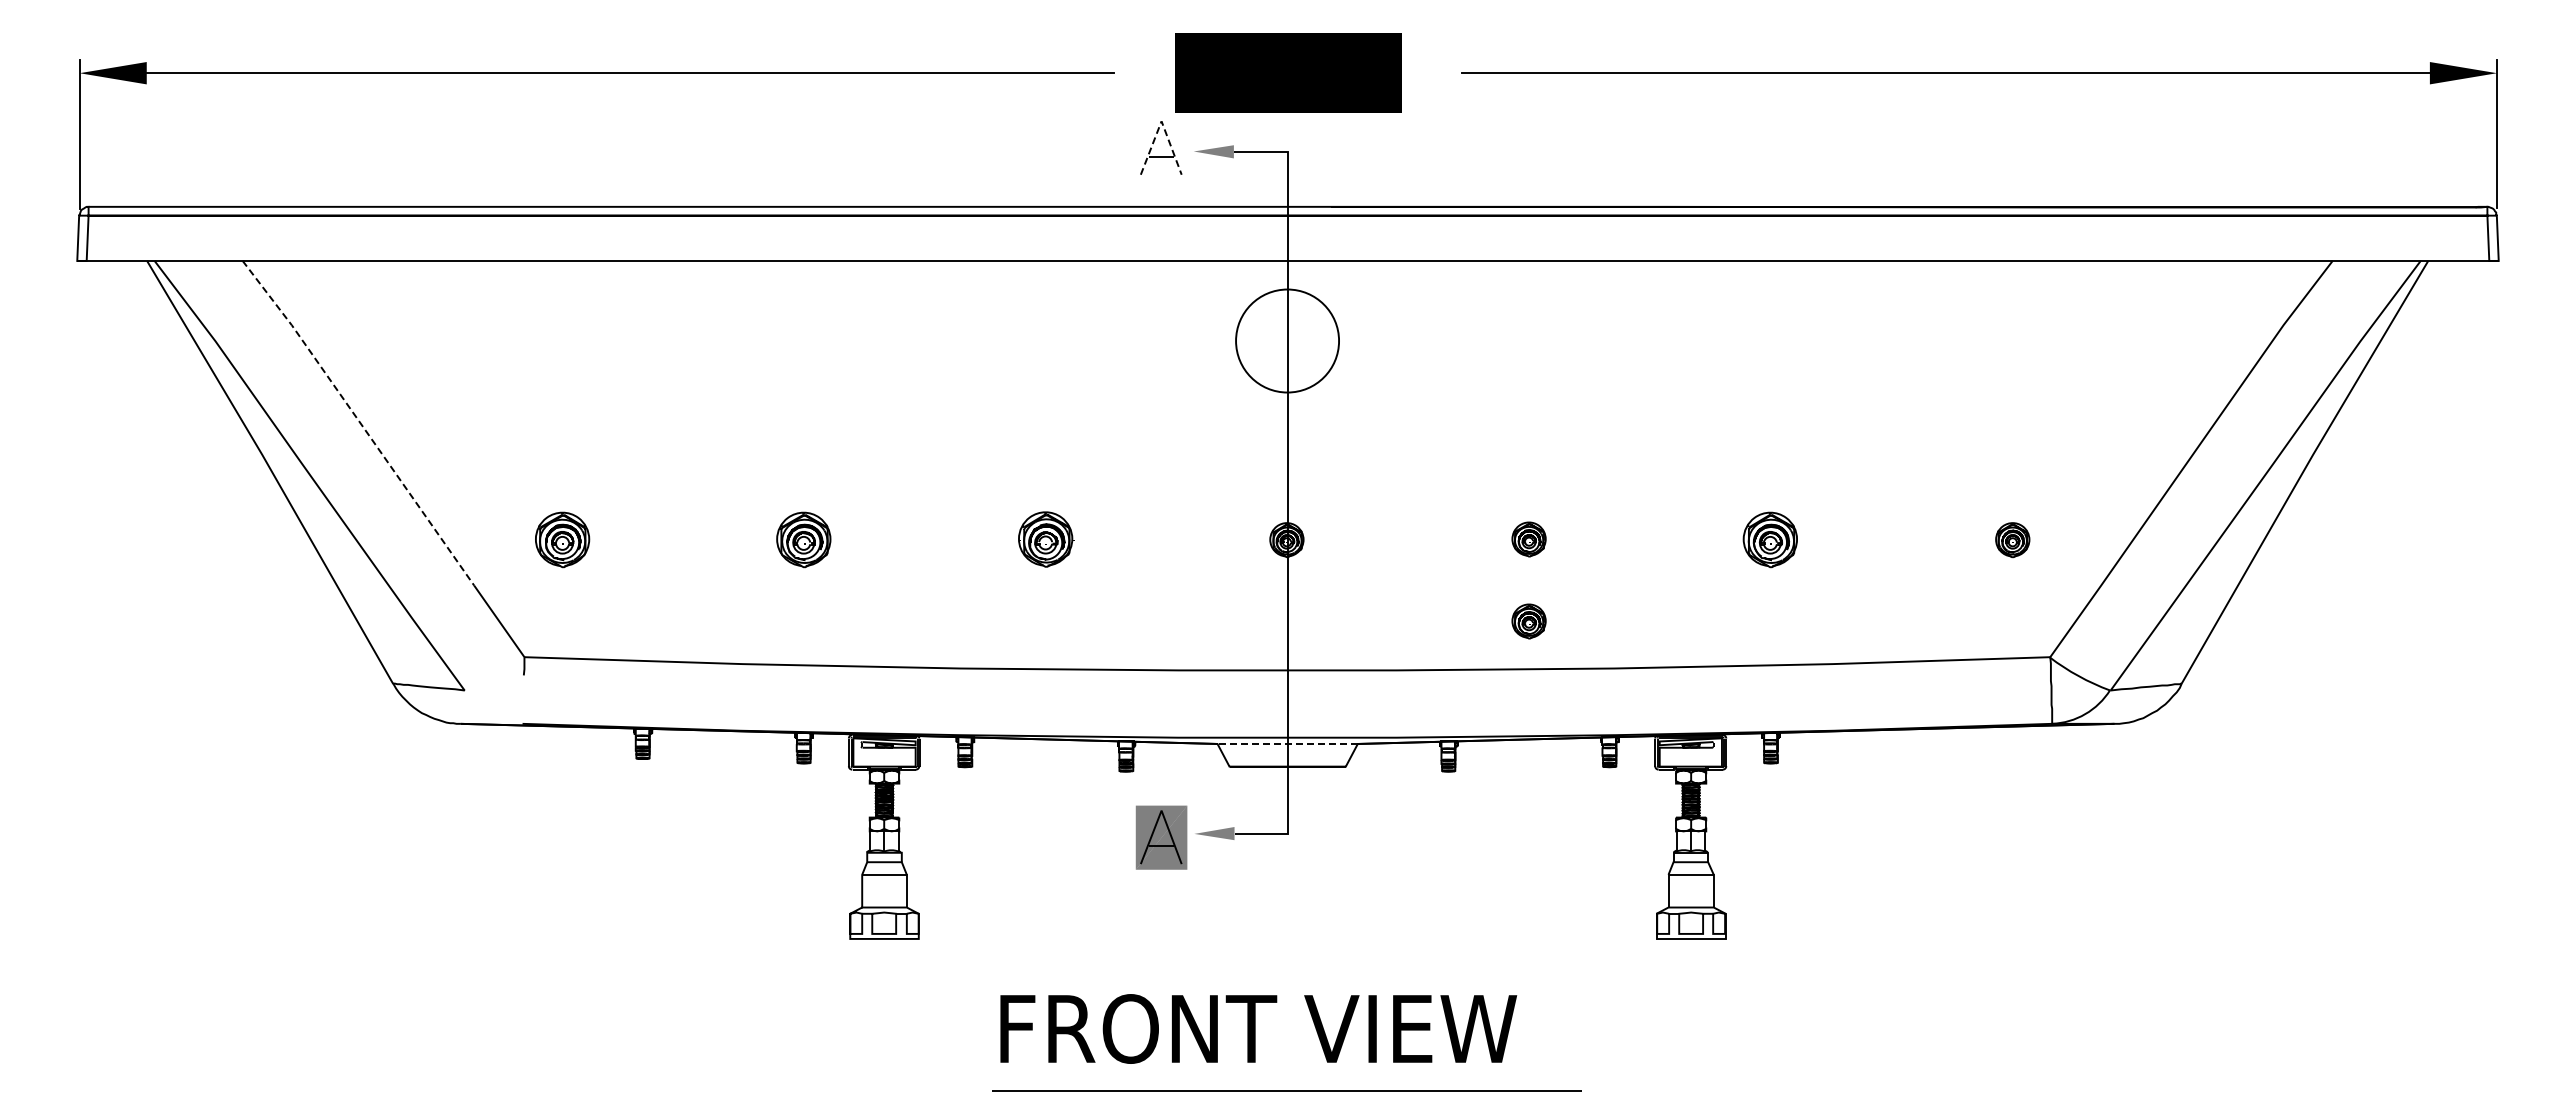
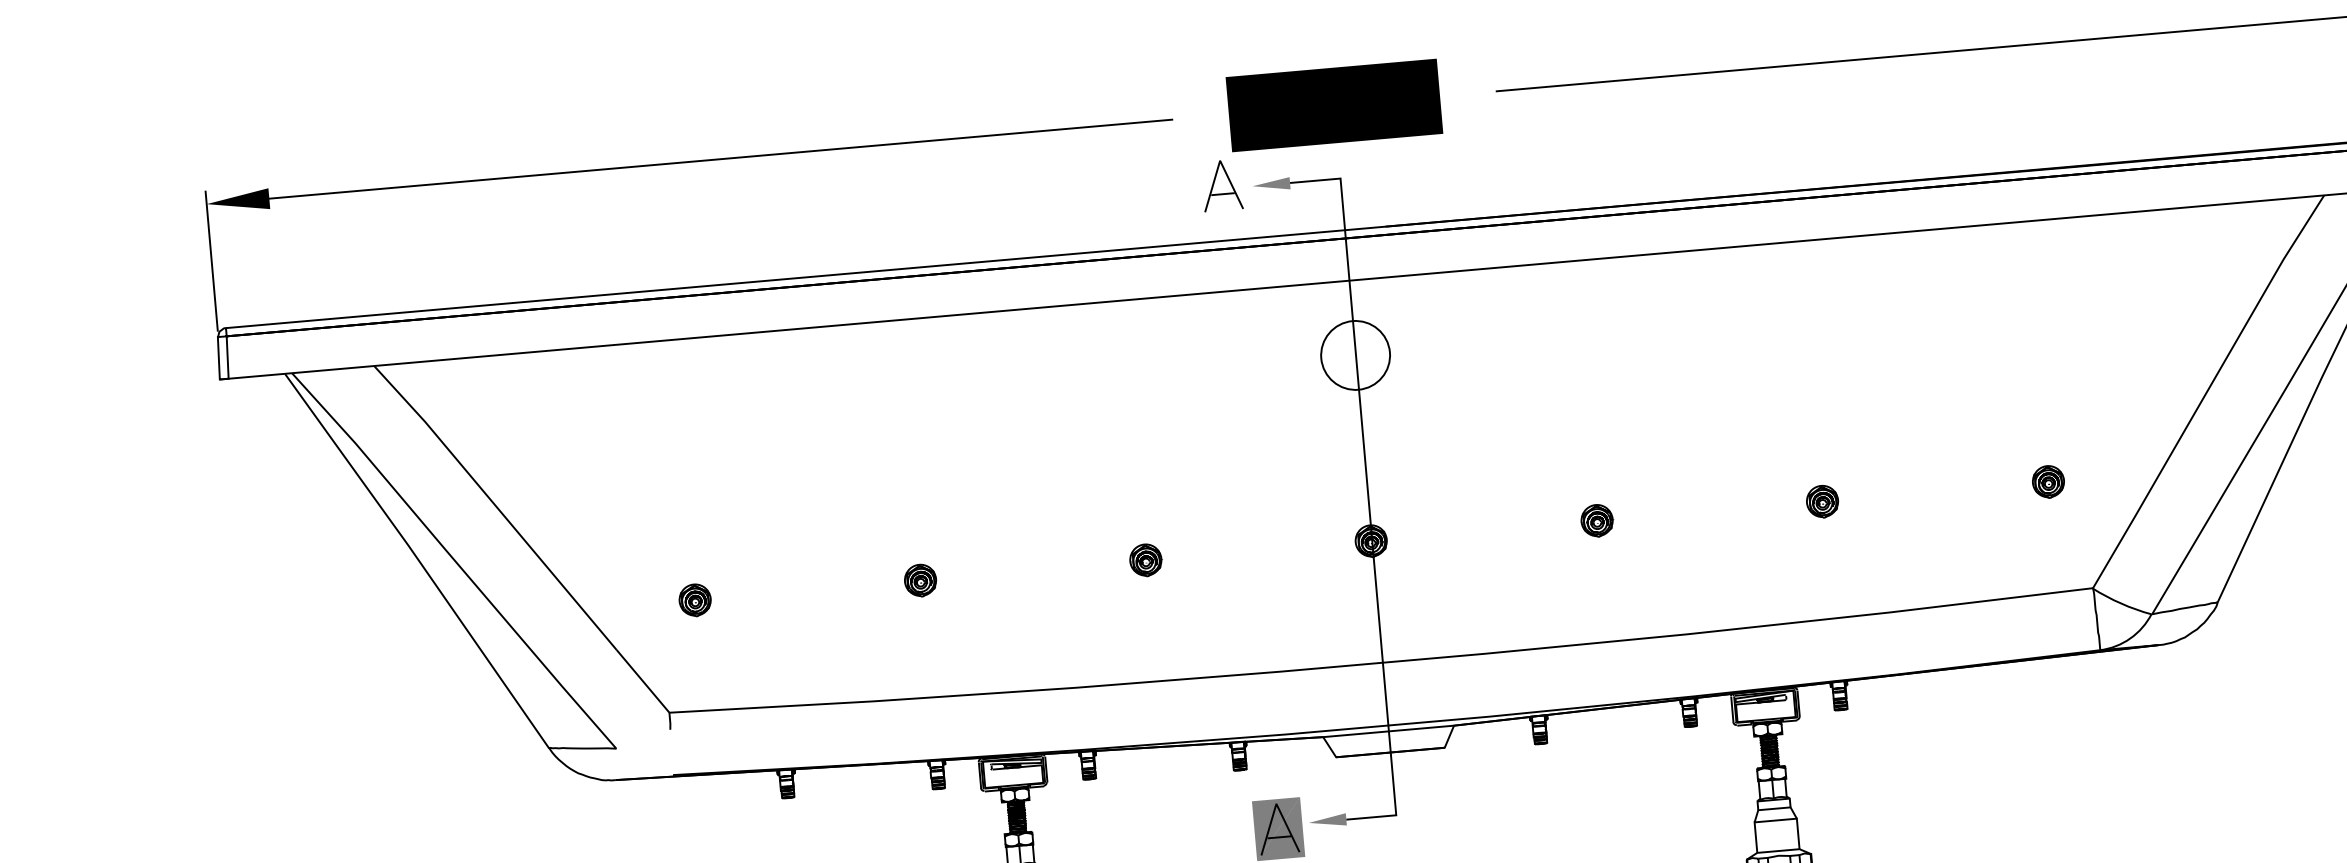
line: (1161, 121) -> (1220, 160), dashed -> solid
circle: (1287, 340) -> (1355, 354), size x0.71
line: (359, 421) -> (496, 506), dashed -> solid
part: (1044, 539) -> (1145, 560), size x0.62
part: (561, 540) -> (694, 600), size x0.62
part: (803, 540) -> (920, 581), size x0.62
part: (1770, 540) -> (1822, 502), size x0.62
part: (1528, 621) -> (1603, 597), removed
line: (1287, 743) -> (1388, 730), dashed -> solid

